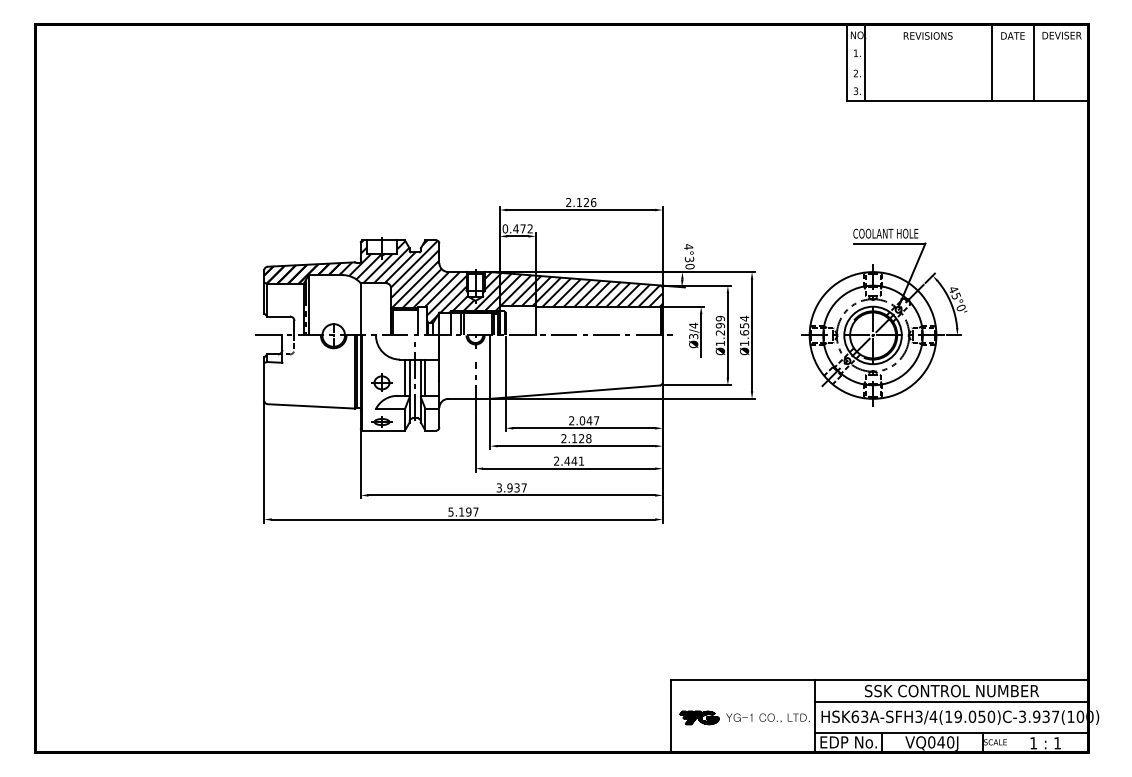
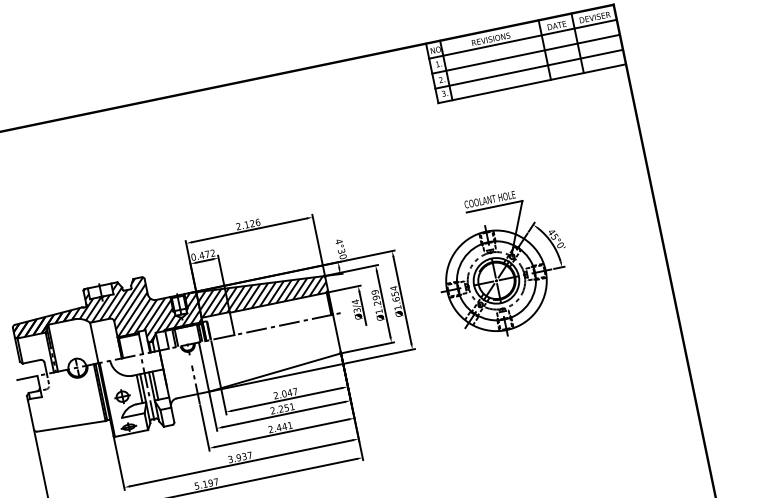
line: (967, 44) -> (523, 39), added
line: (967, 63) -> (526, 54), added
line: (967, 82) -> (529, 69), added
text: (581, 438) -> (286, 407), 2.128 -> 2.251

